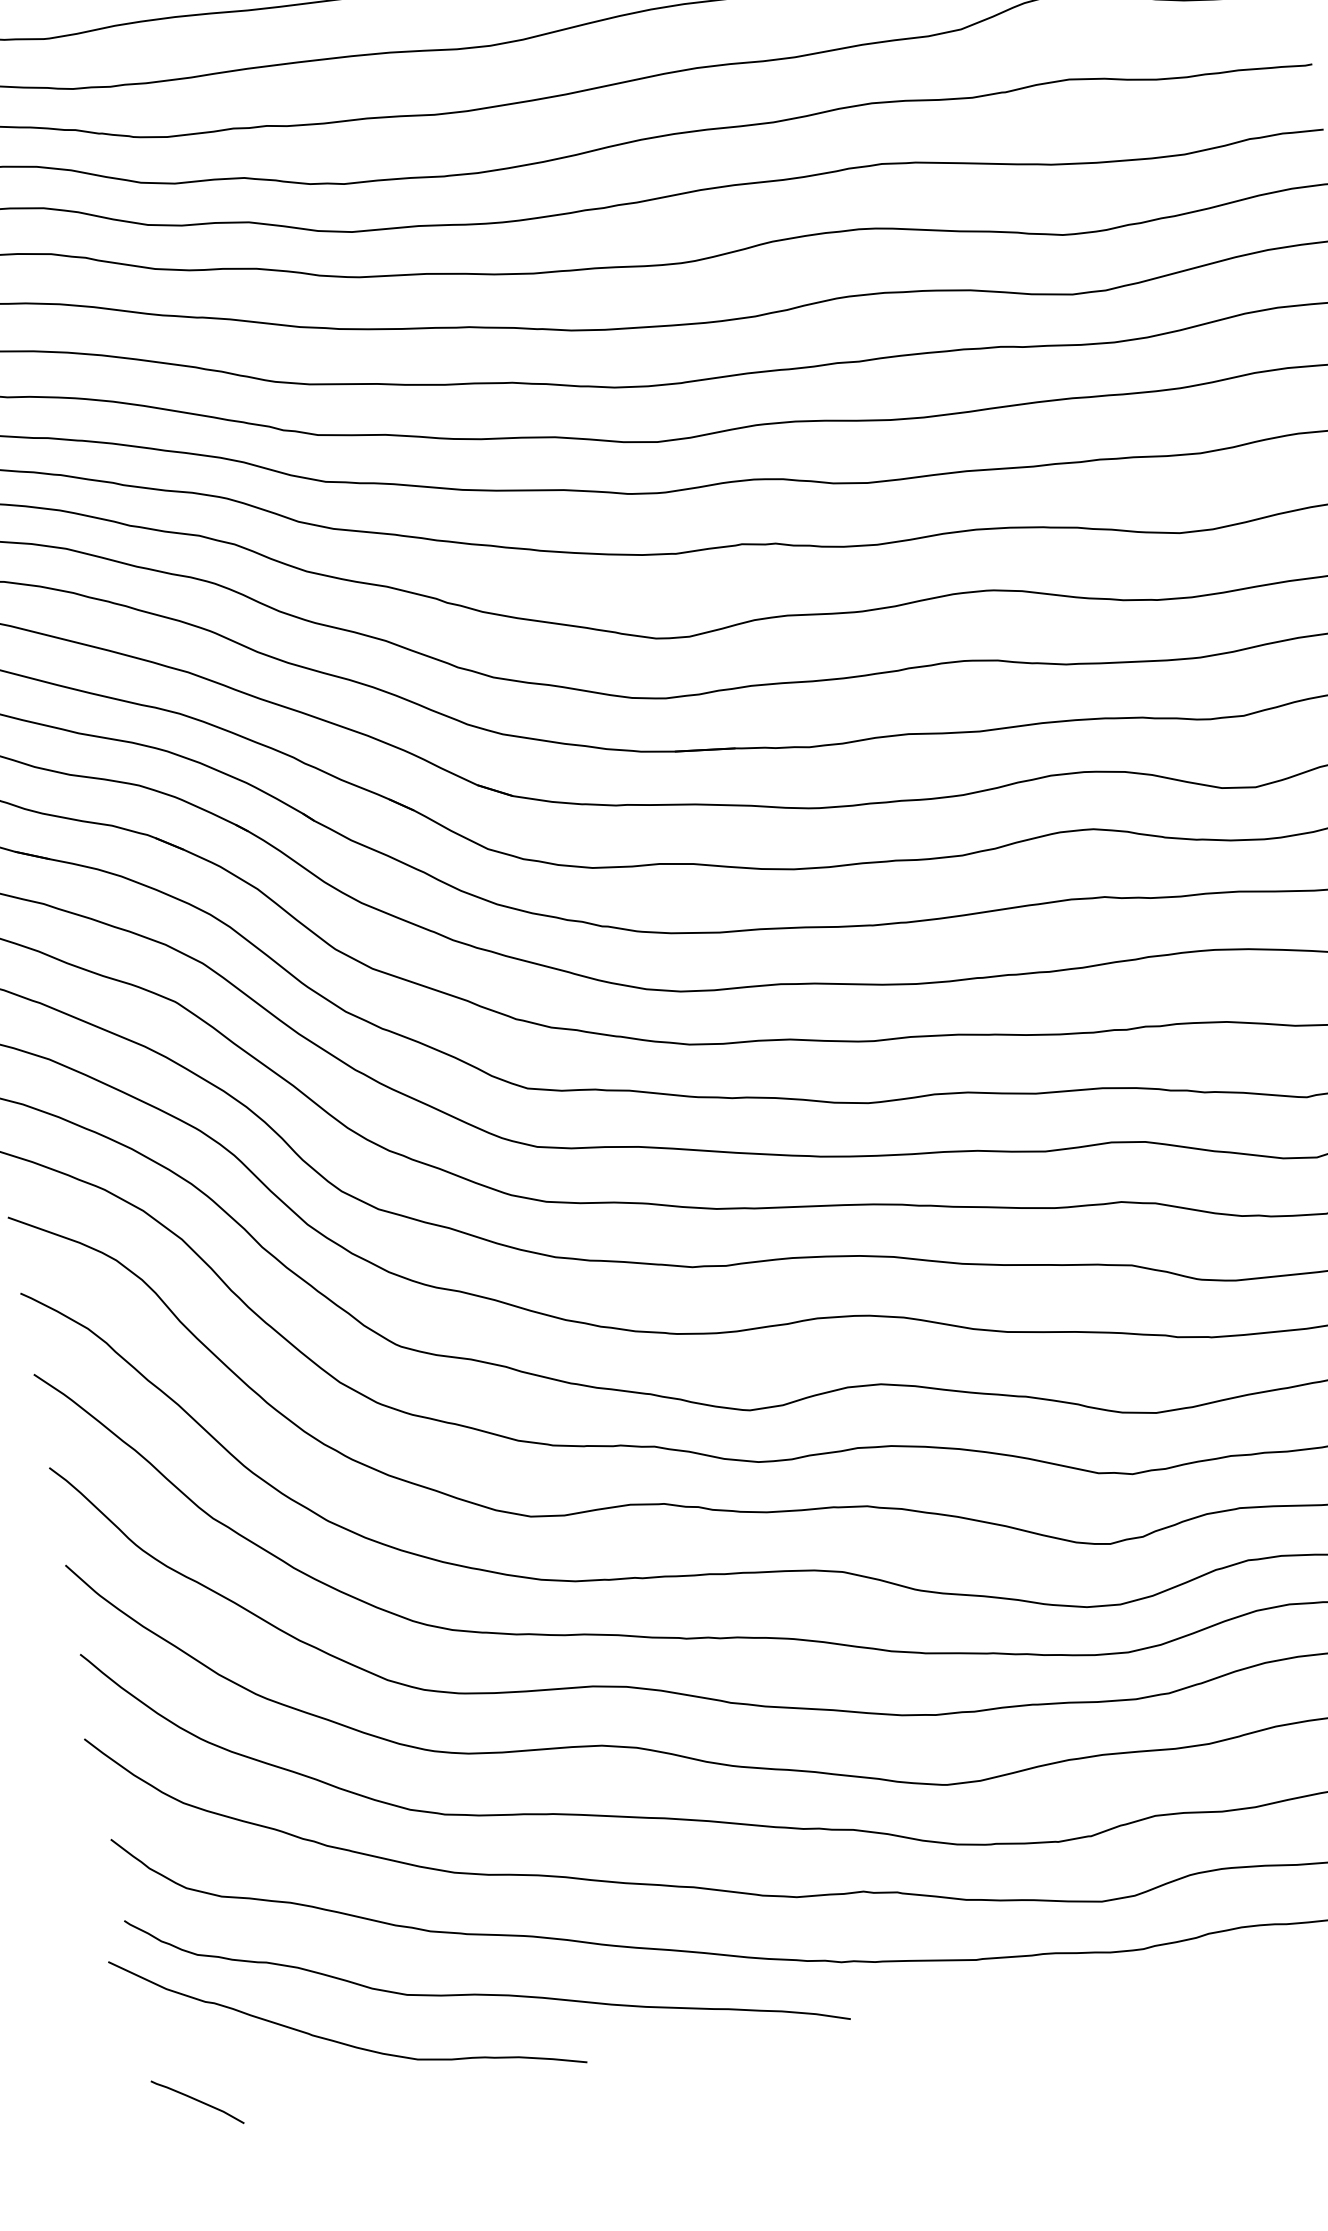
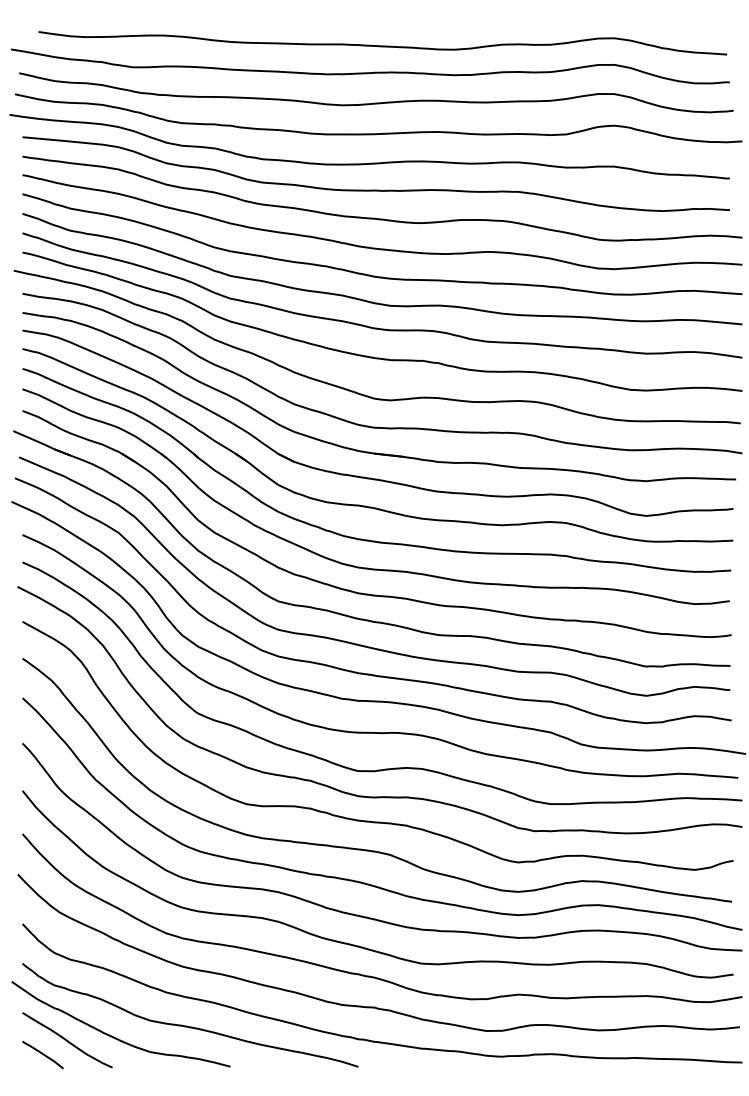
curve: (243, 2063) -> (67, 1040), added

